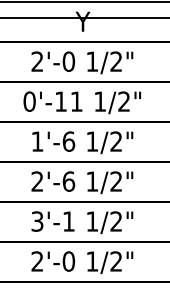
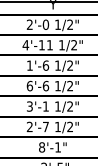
text: (28, 102) -> (25, 45), 0'-11 -> 4'-11
text: (36, 180) -> (29, 85), 2'-6 -> 6'-6
text: (68, 260) -> (45, 126), 2'-0 -> 2'-7

